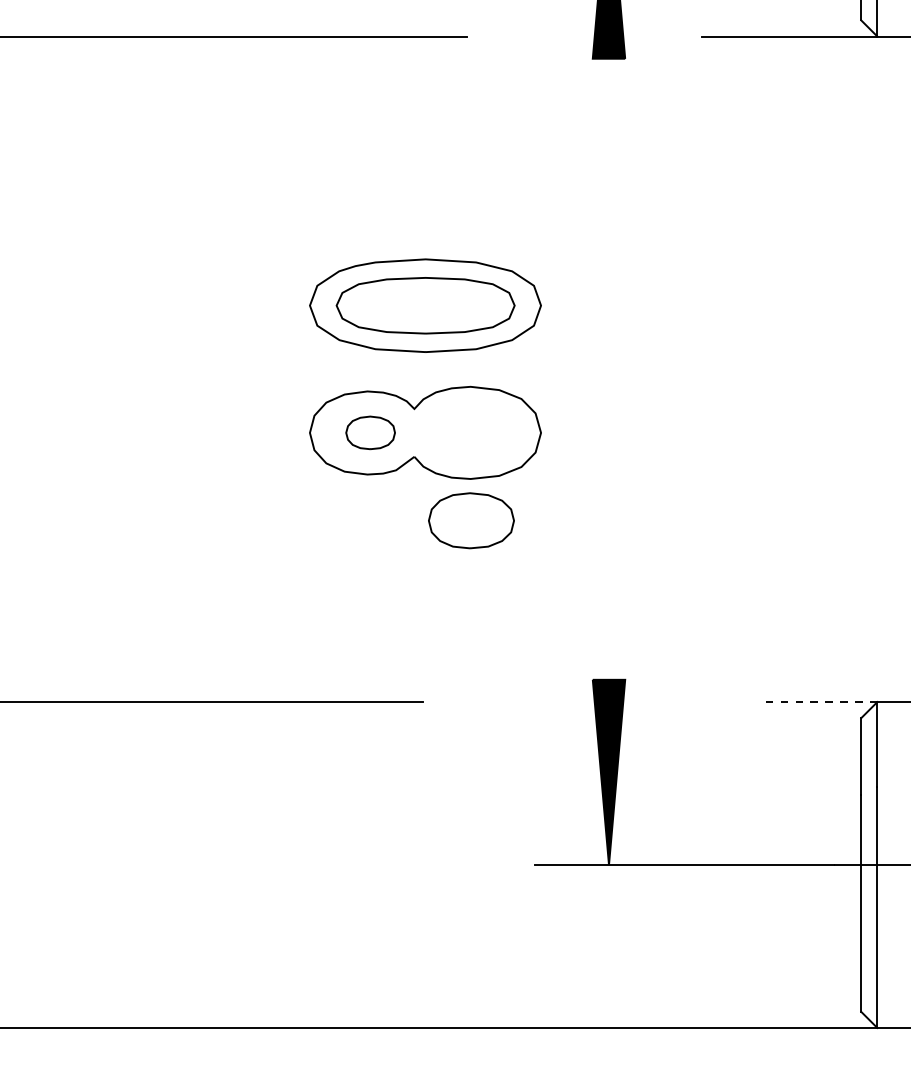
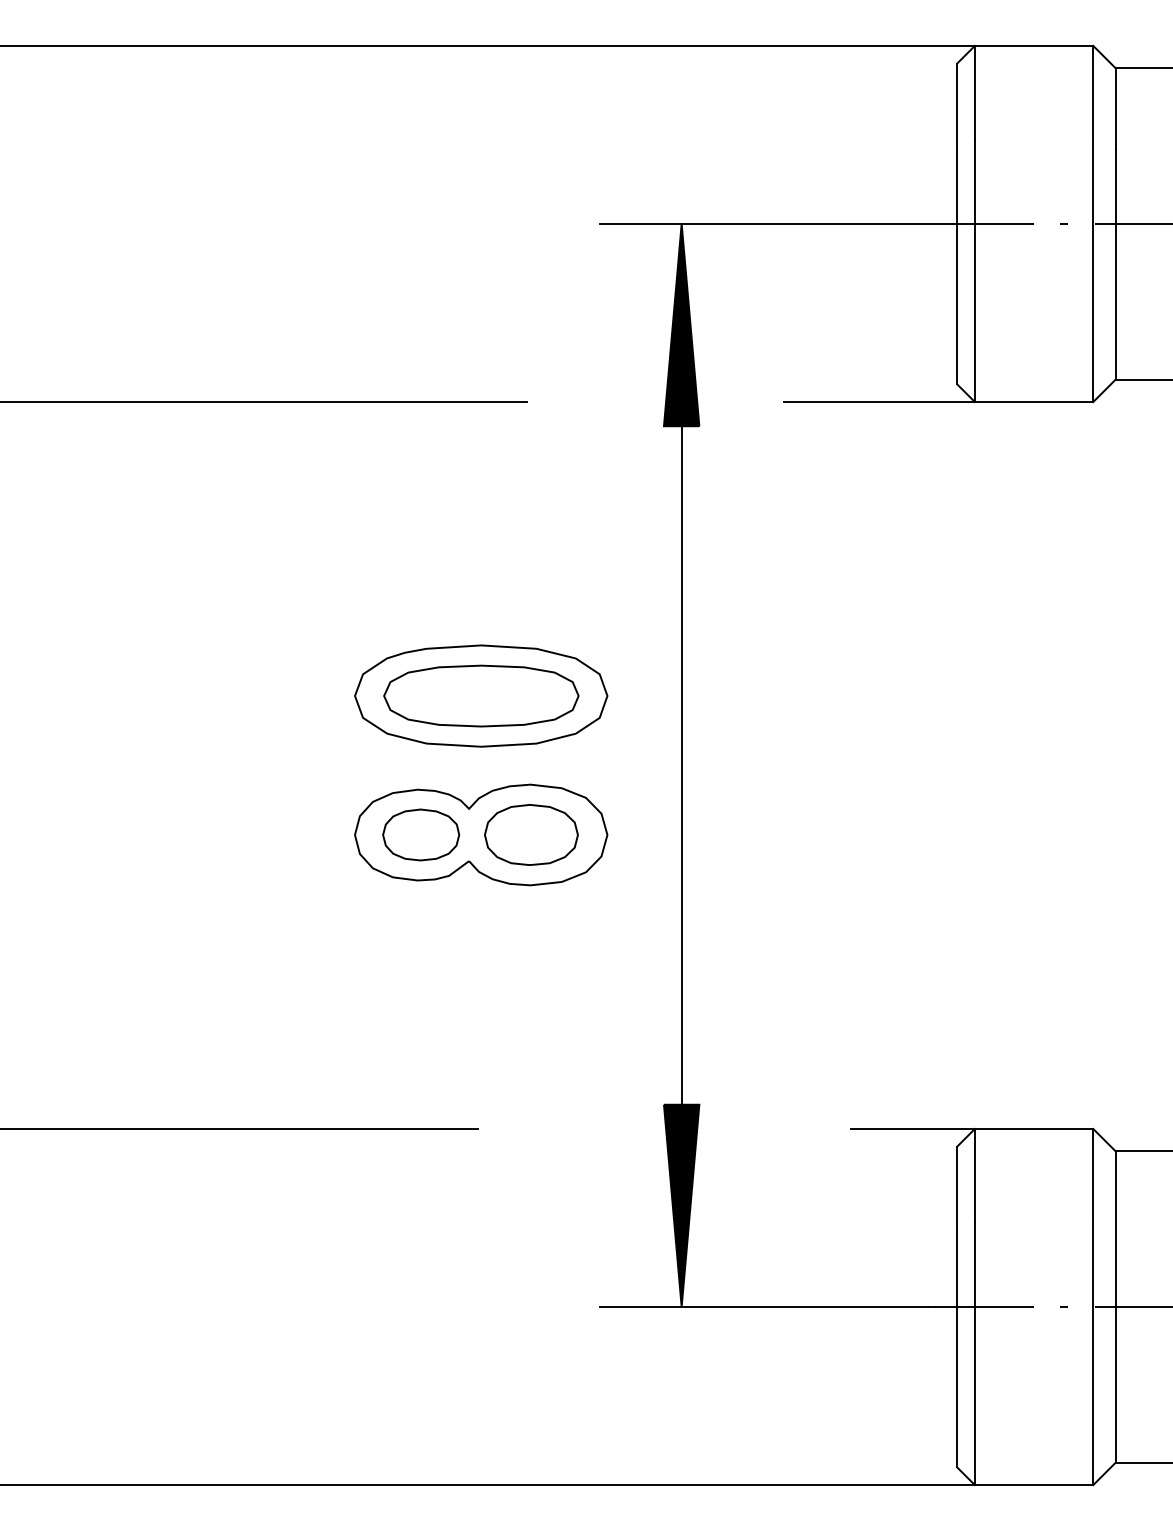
line: (608, 369) -> (681, 765), added
part: (370, 432) -> (421, 834), size x1.43
part: (471, 520) -> (531, 834), moved
line: (821, 702) -> (913, 1129), dashed -> solid

